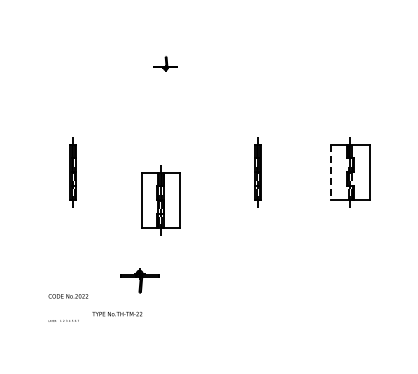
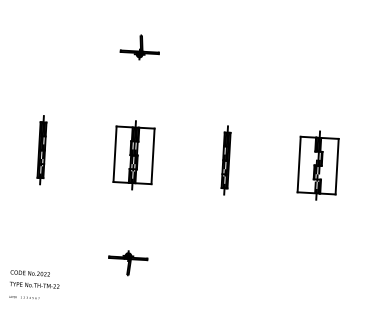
part: (165, 63) -> (139, 46), size x1.67
line: (331, 172) -> (299, 164), dashed -> solid
part: (160, 200) -> (133, 155), moved
part: (139, 280) -> (127, 262), moved
text: (117, 313) -> (34, 284), moved

